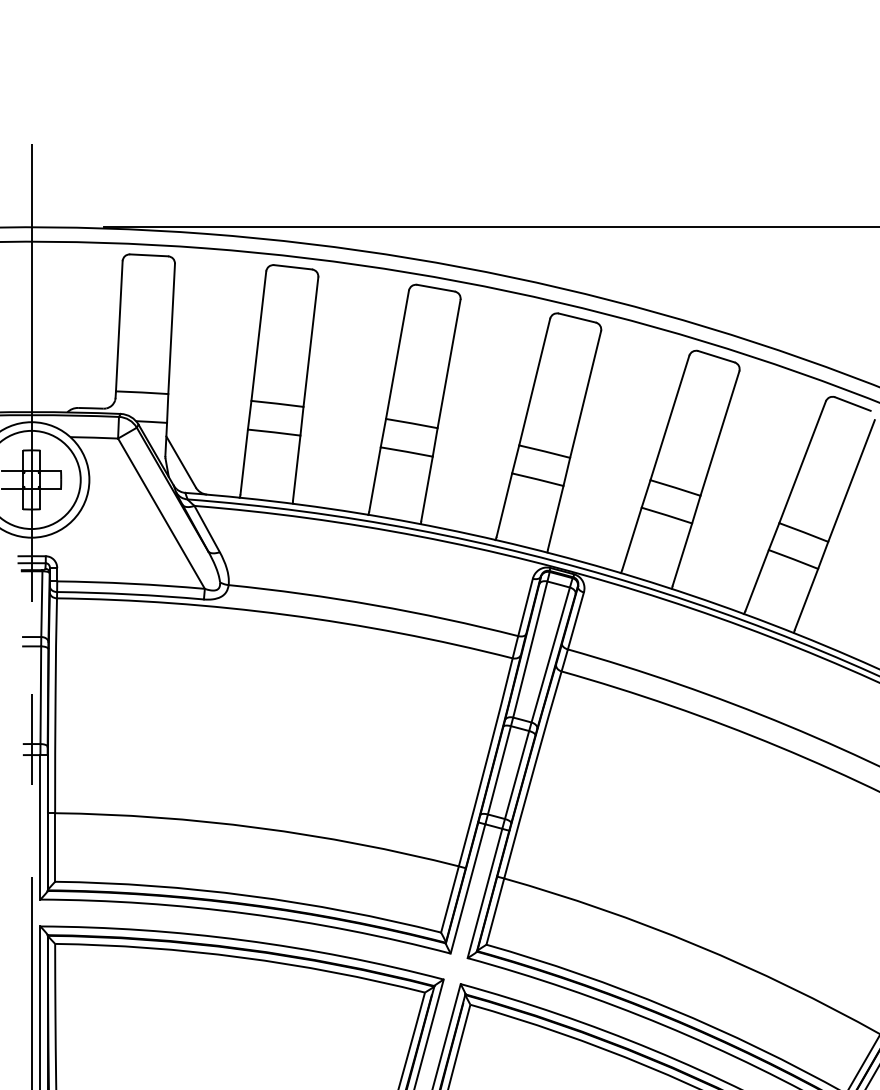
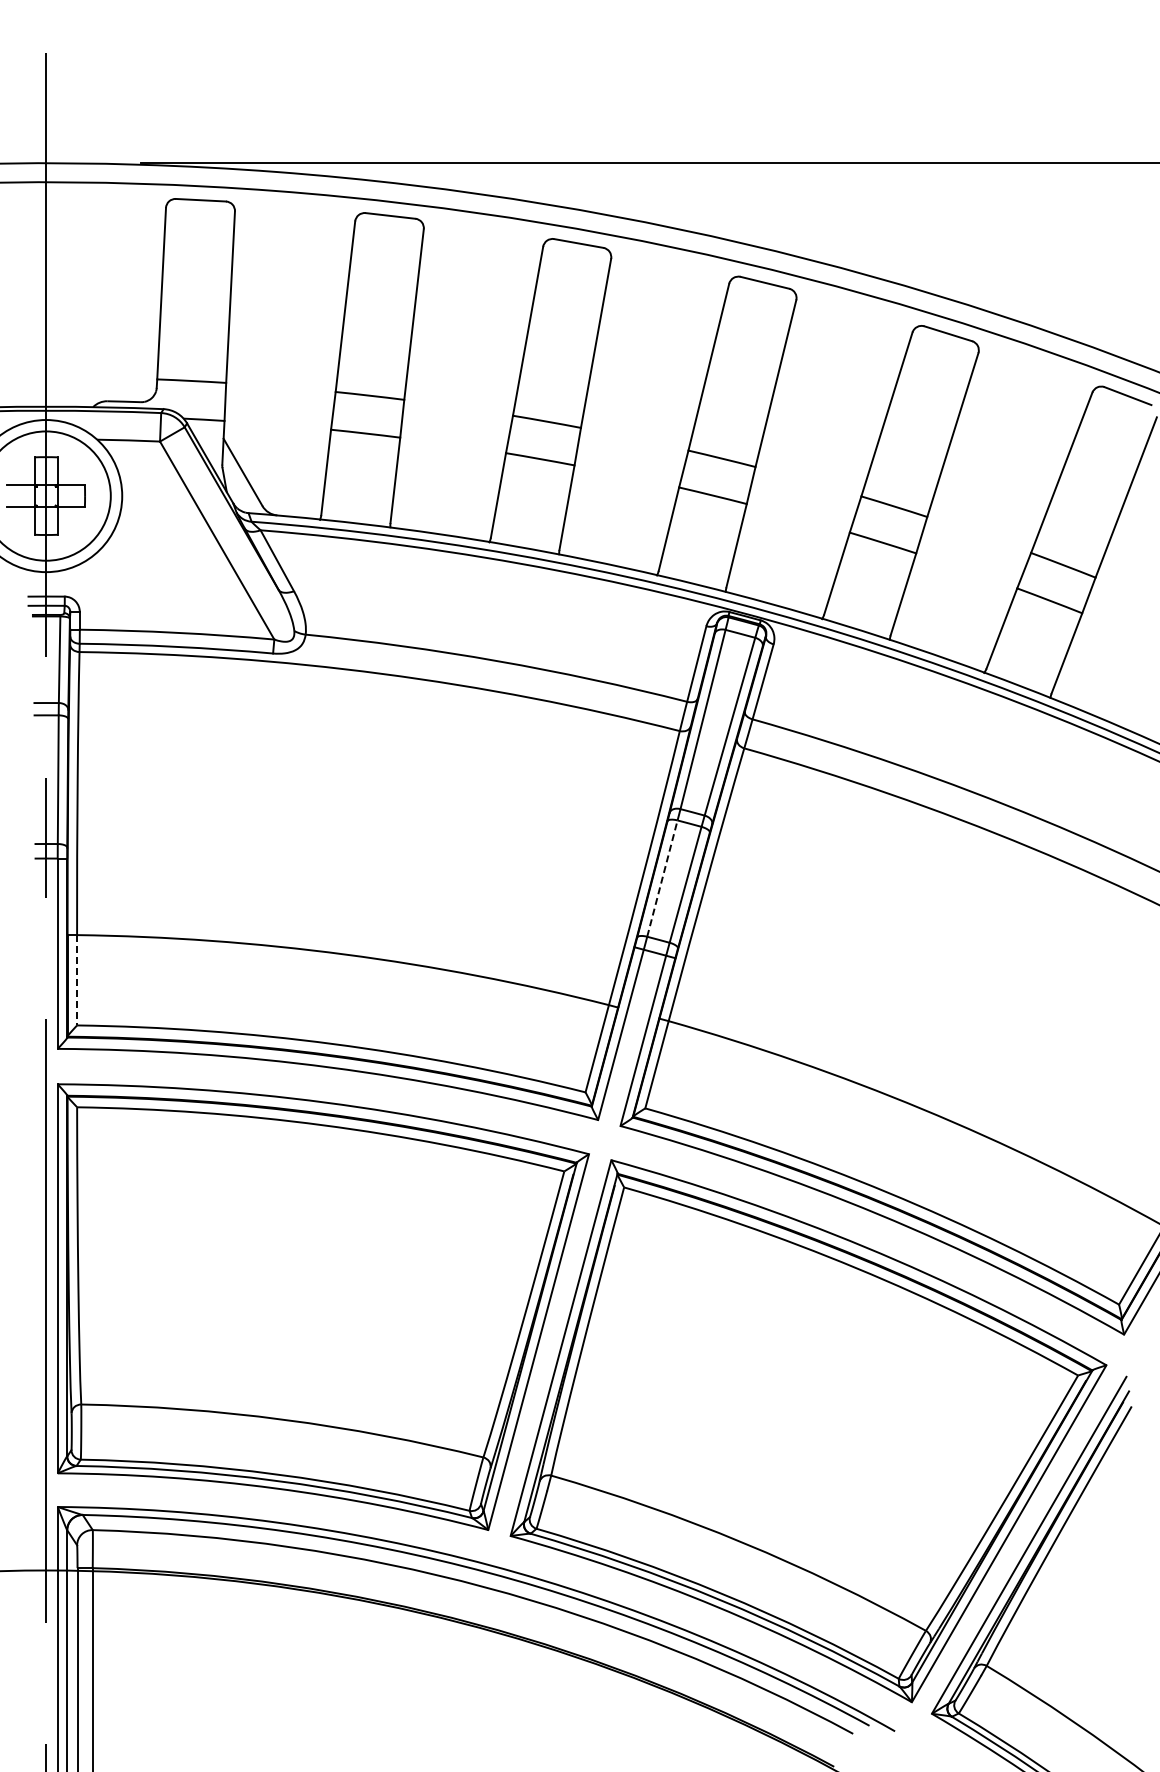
line: (499, 770) -> (662, 878), solid -> dashed
line: (55, 847) -> (77, 980), solid -> dashed

